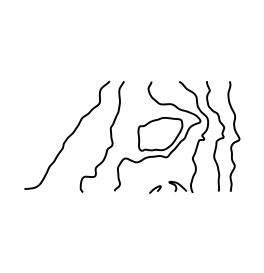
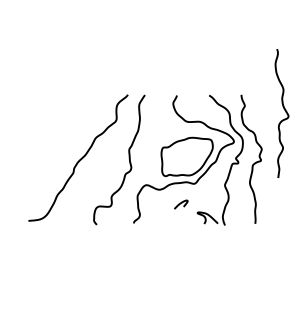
curve: (236, 135) -> (285, 112), moved
curve: (155, 188) -> (181, 203), moved

